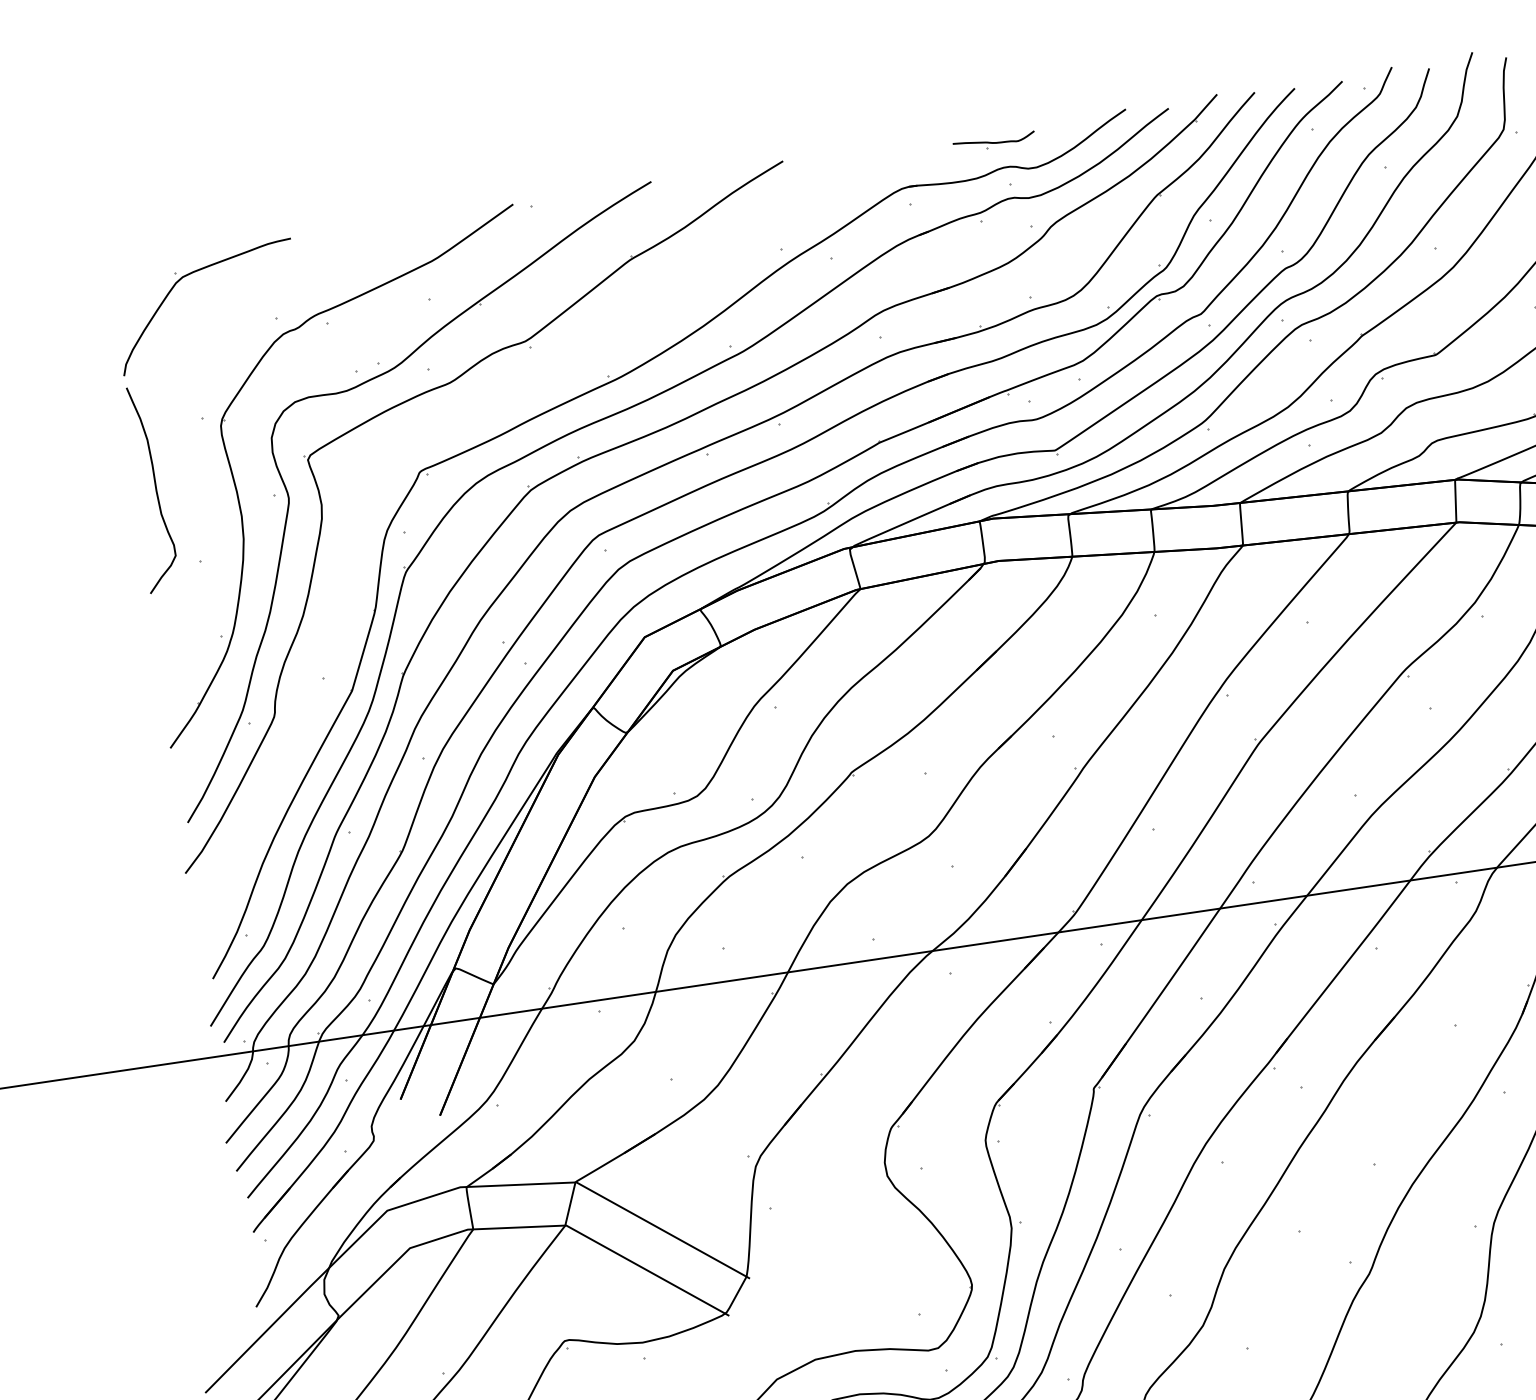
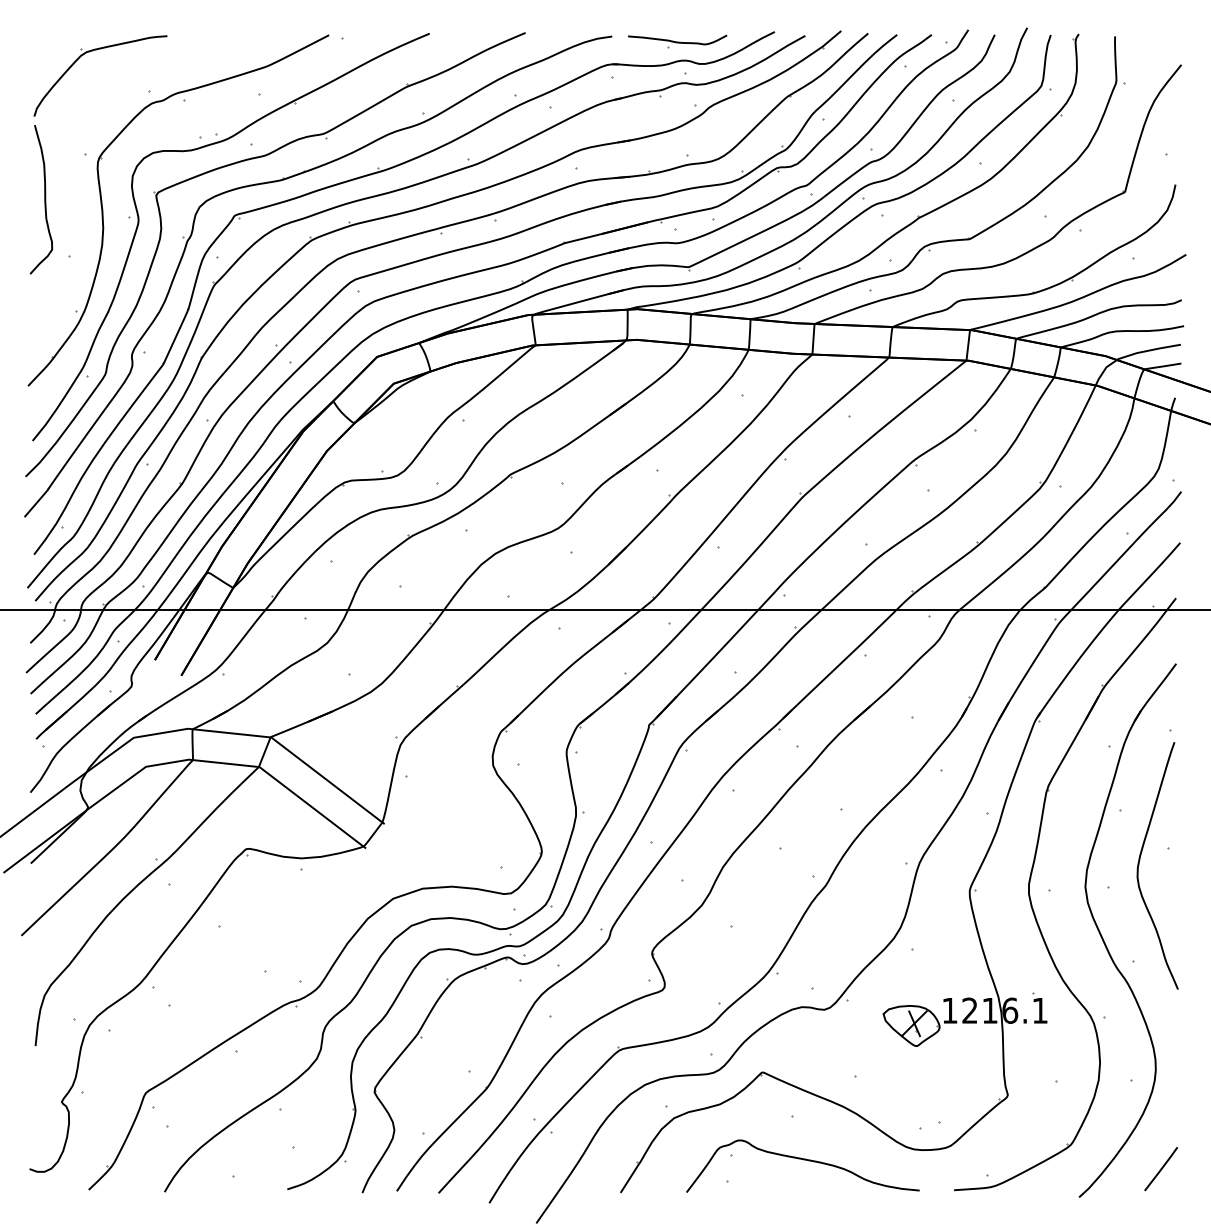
part: (993, 142) -> (677, 41), size x1.67
part: (485, 411) -> (287, 179), added

